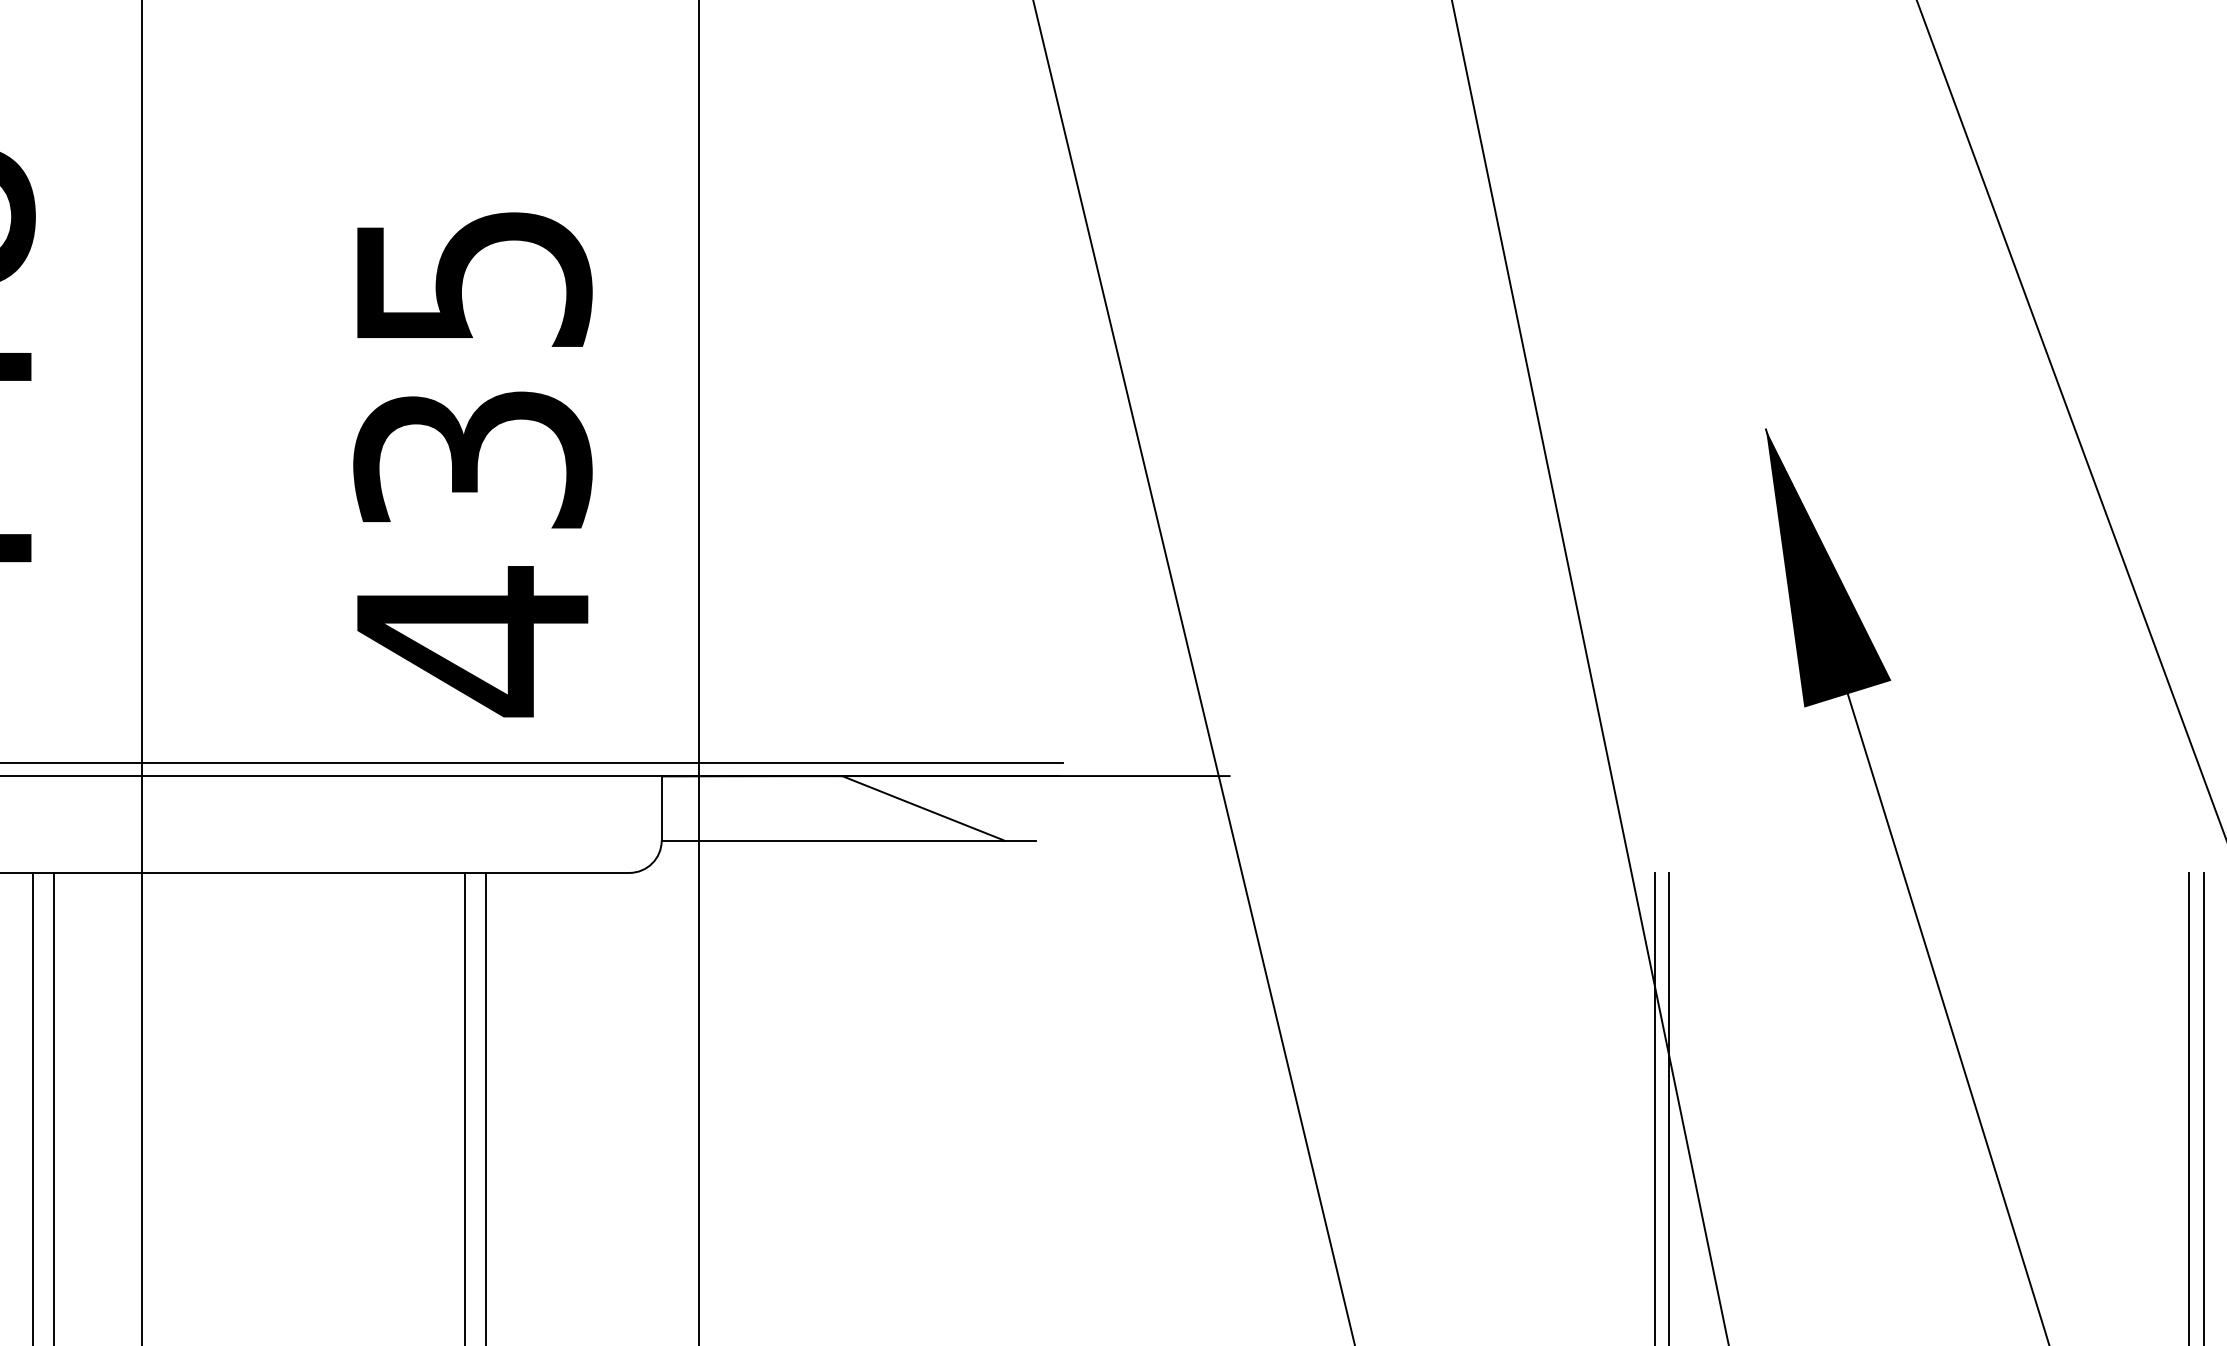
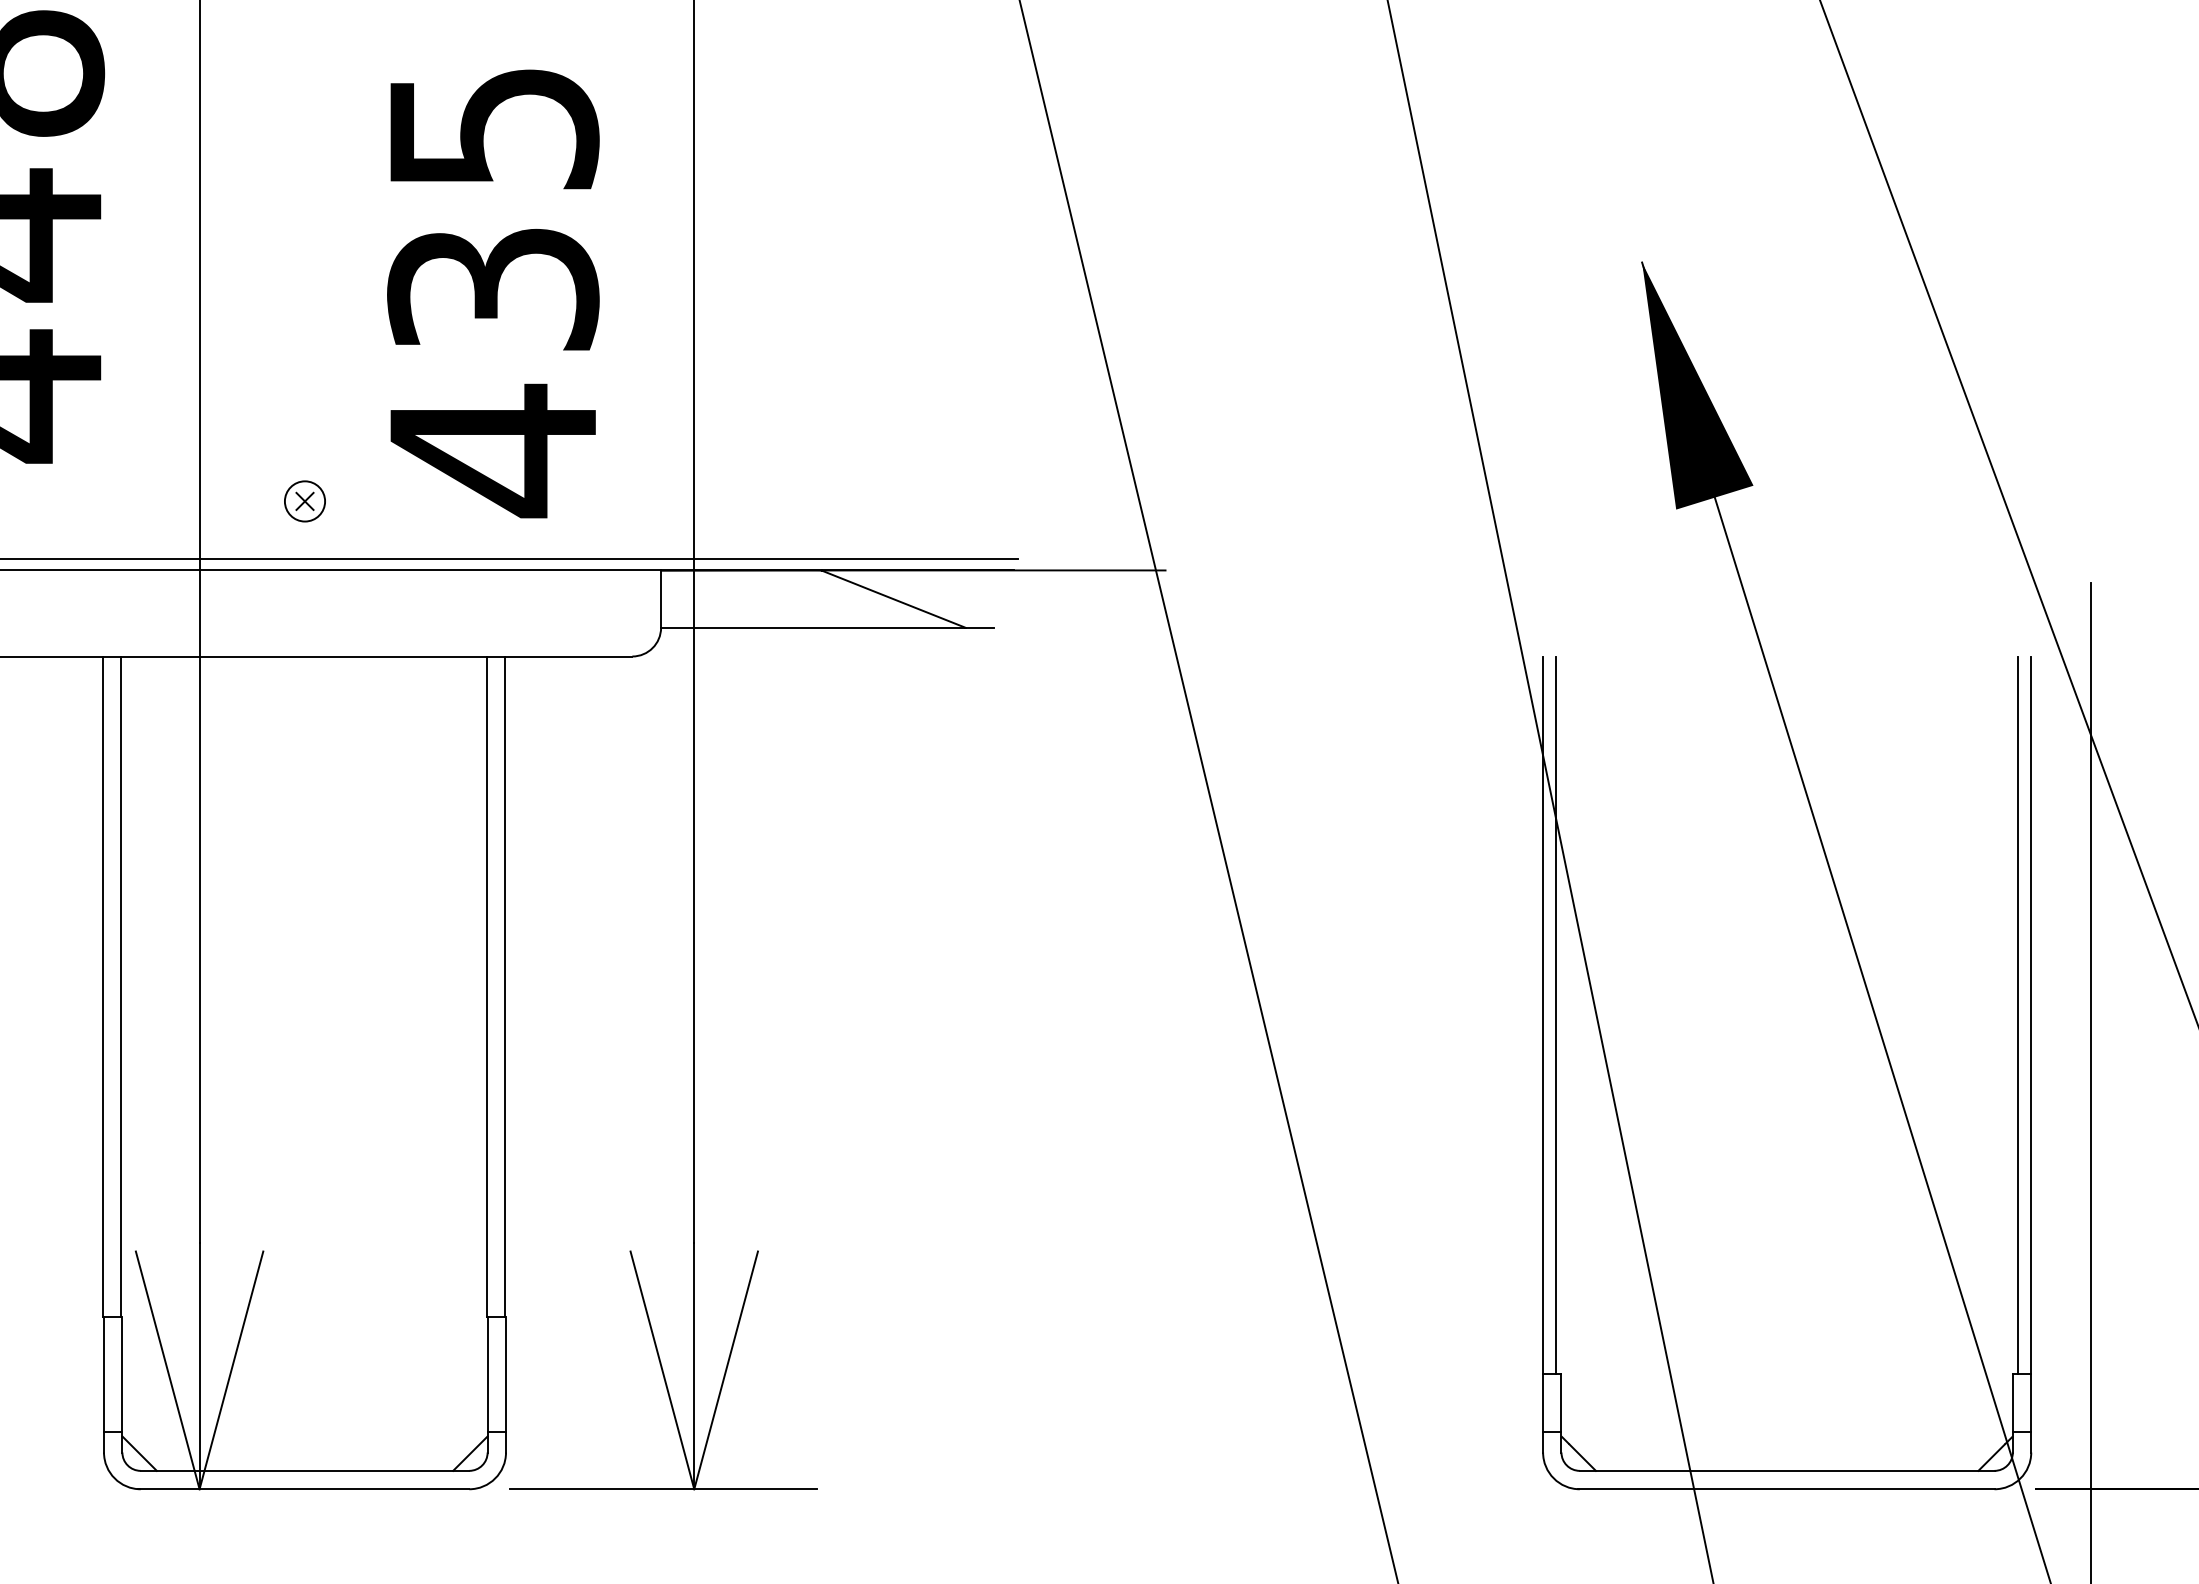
part: (260, 698) -> (304, 501), added

